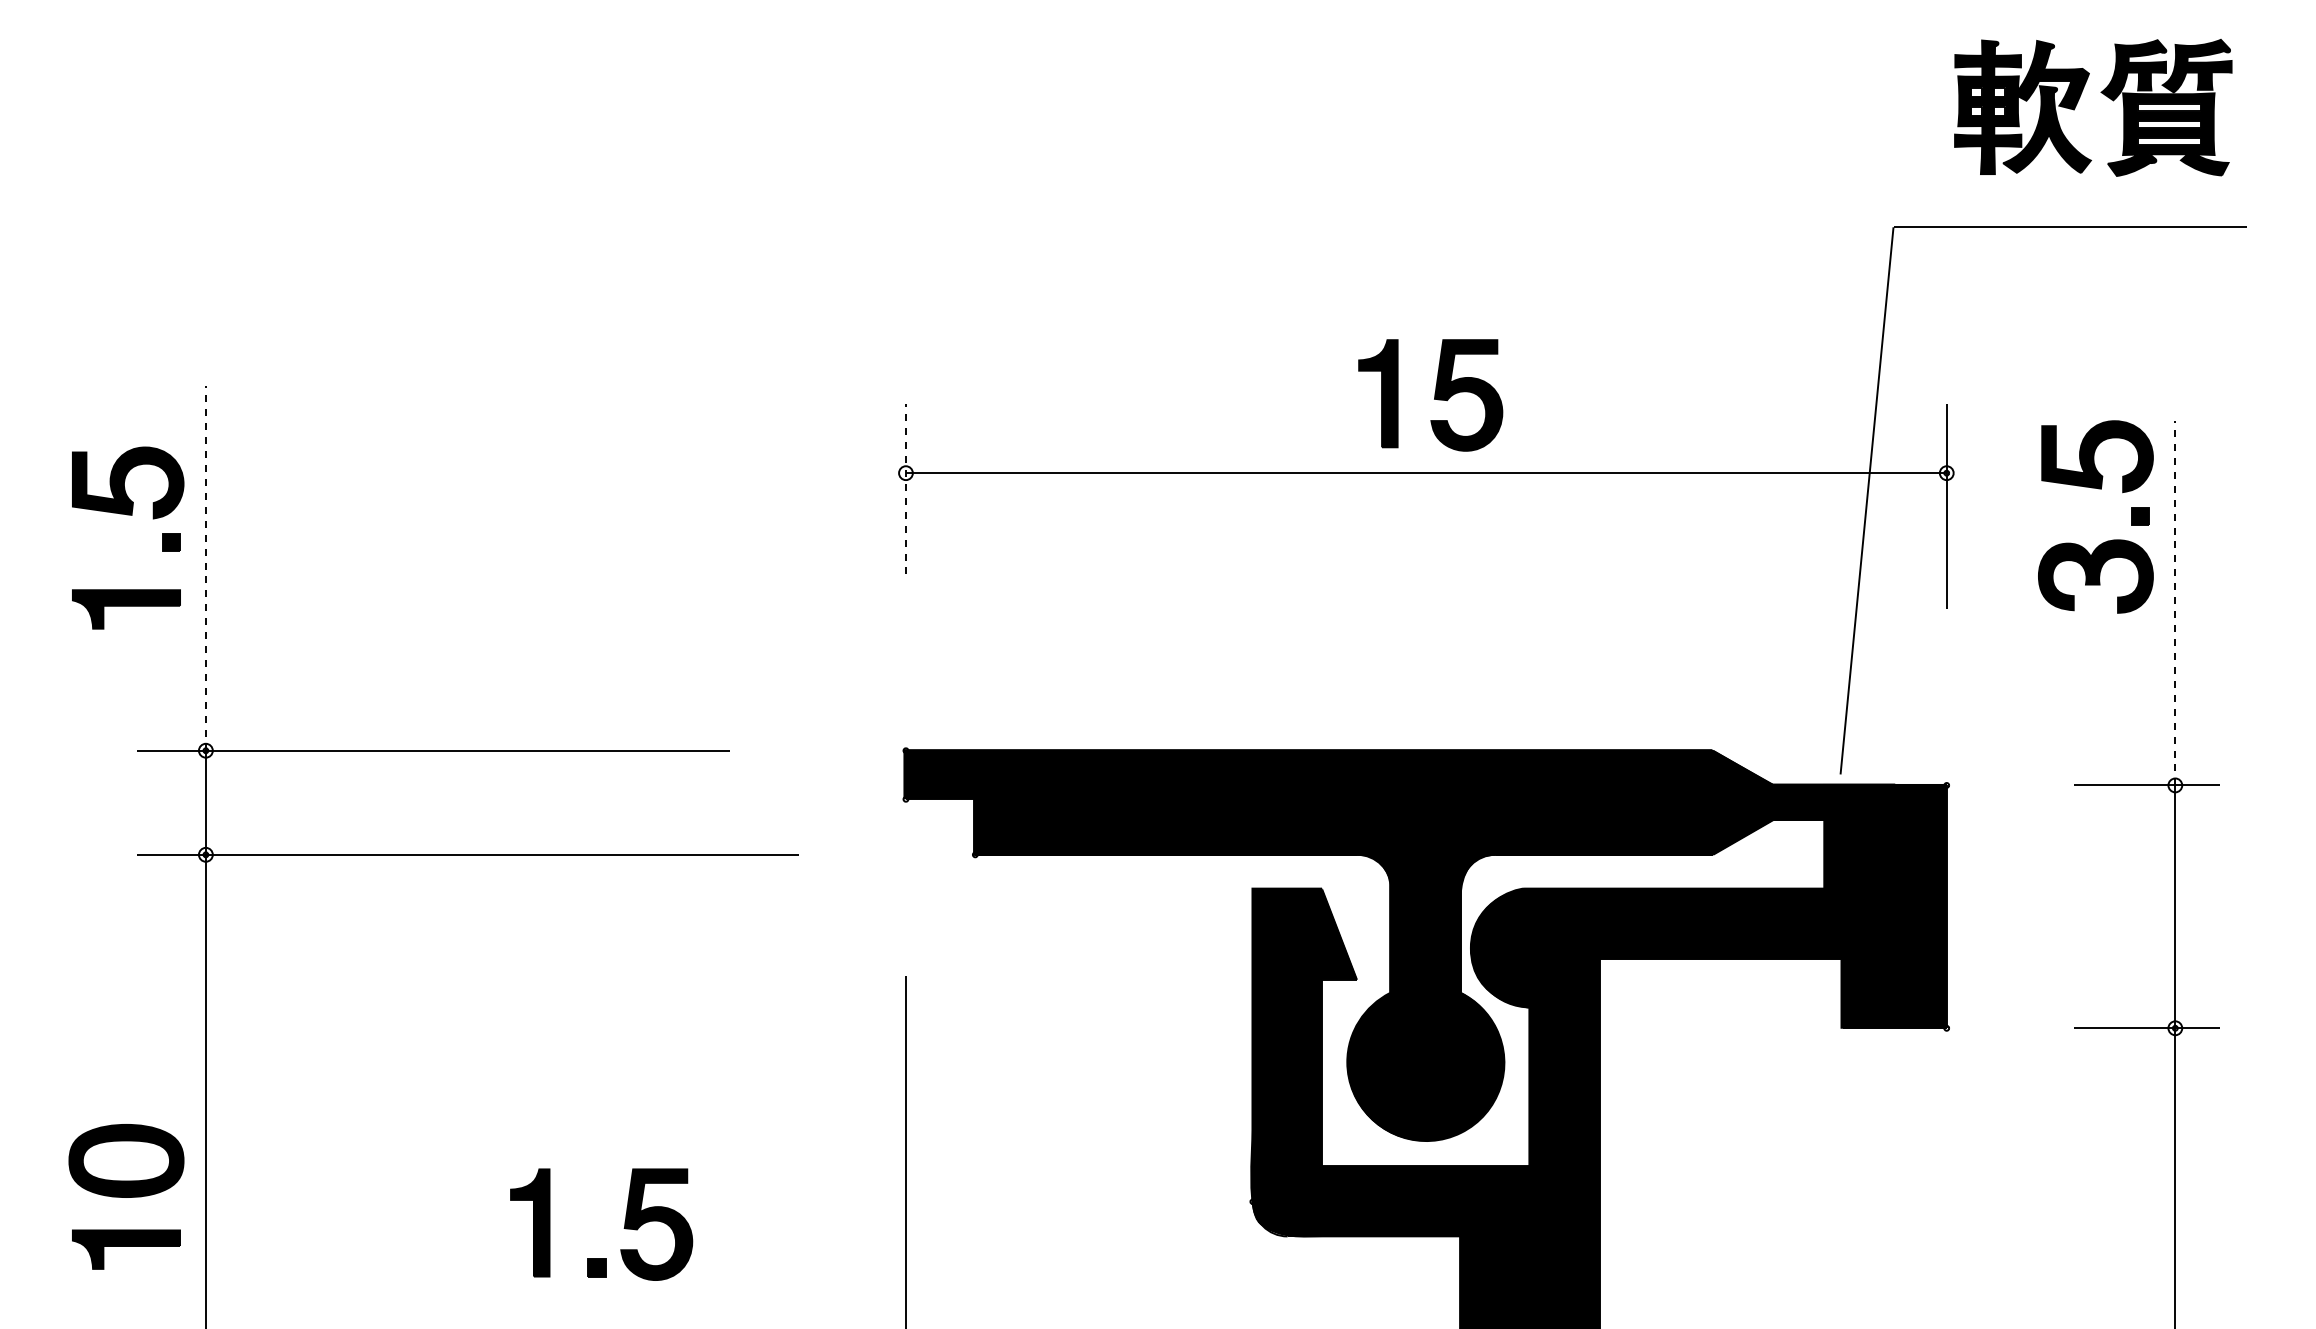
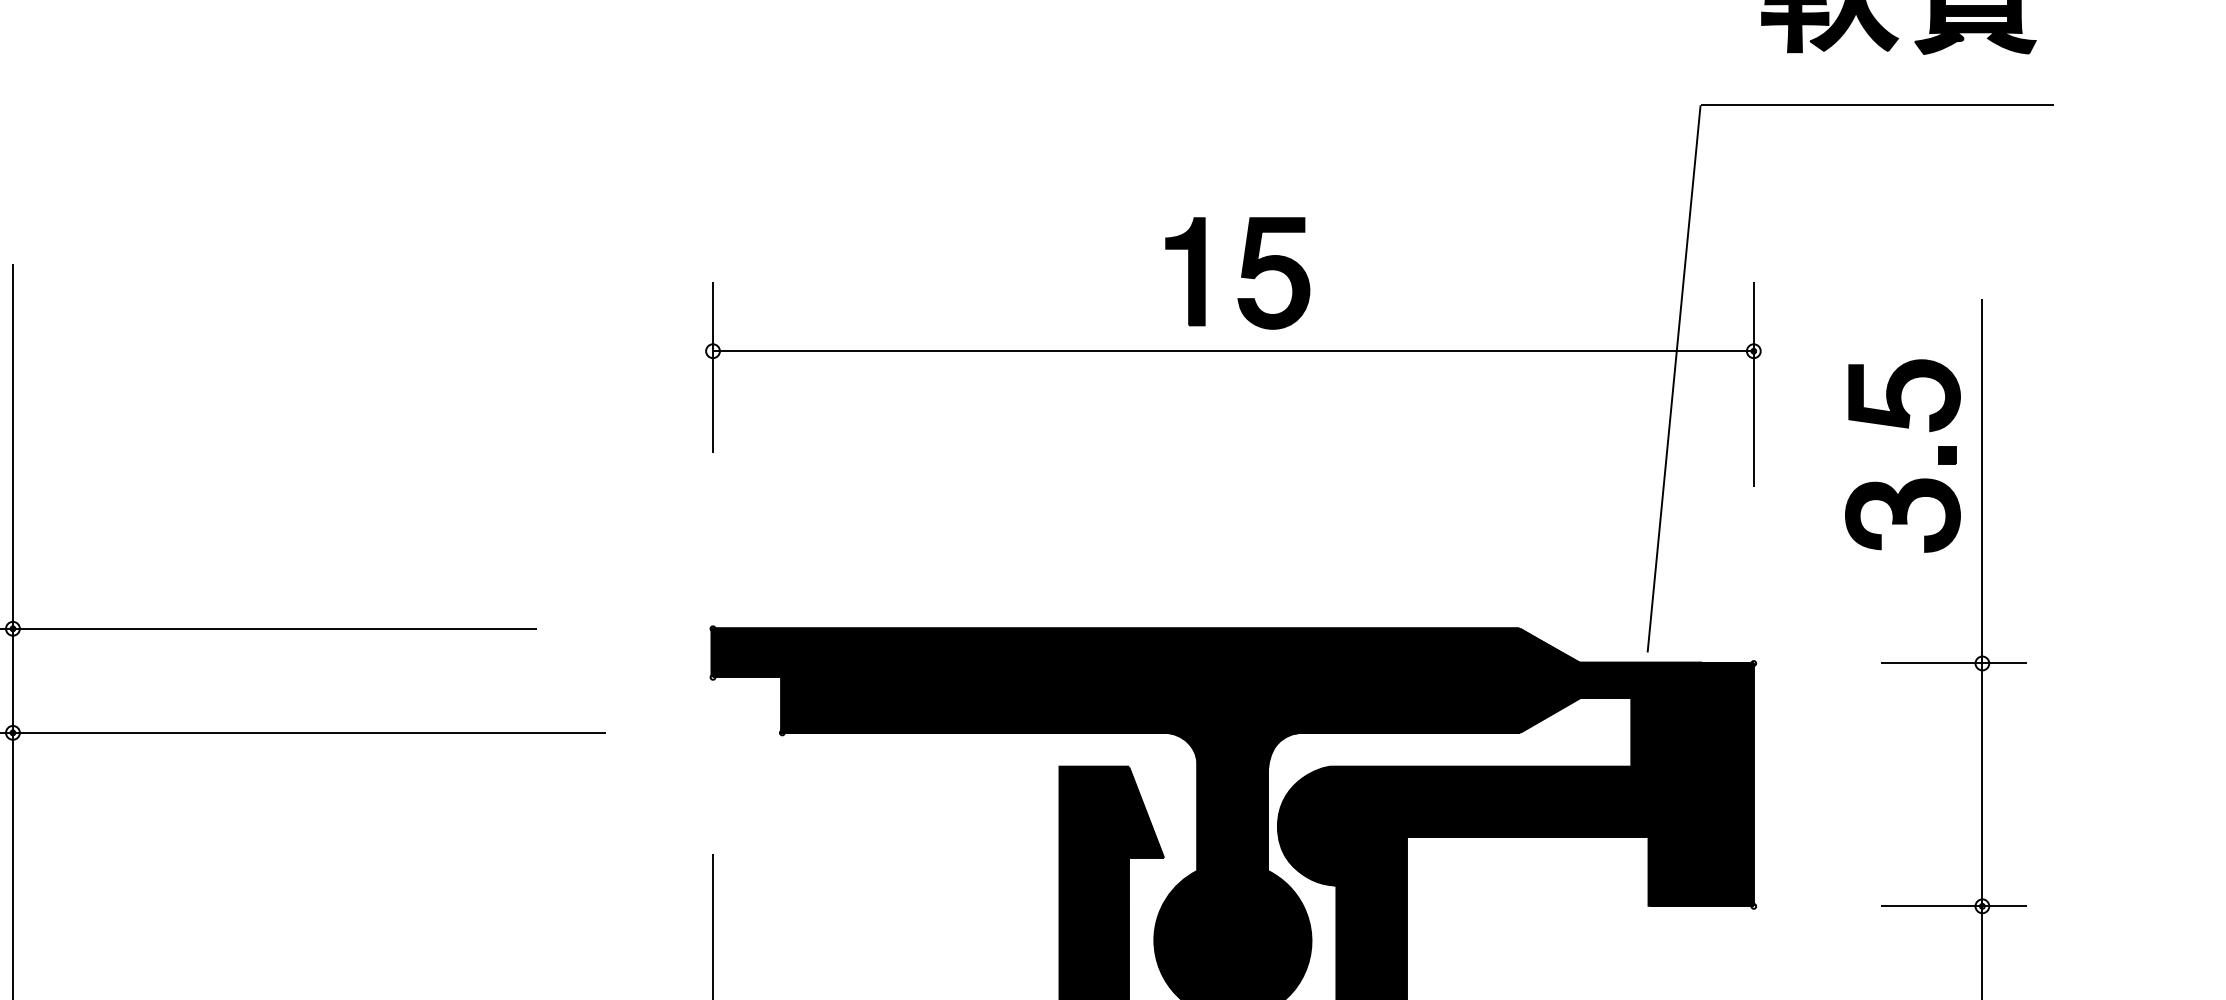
line: (905, 488) -> (712, 366), dashed -> solid
part: (2107, 540) -> (1914, 479), moved
line: (205, 567) -> (12, 445), dashed -> solid
line: (2175, 602) -> (1982, 480), dashed -> solid

